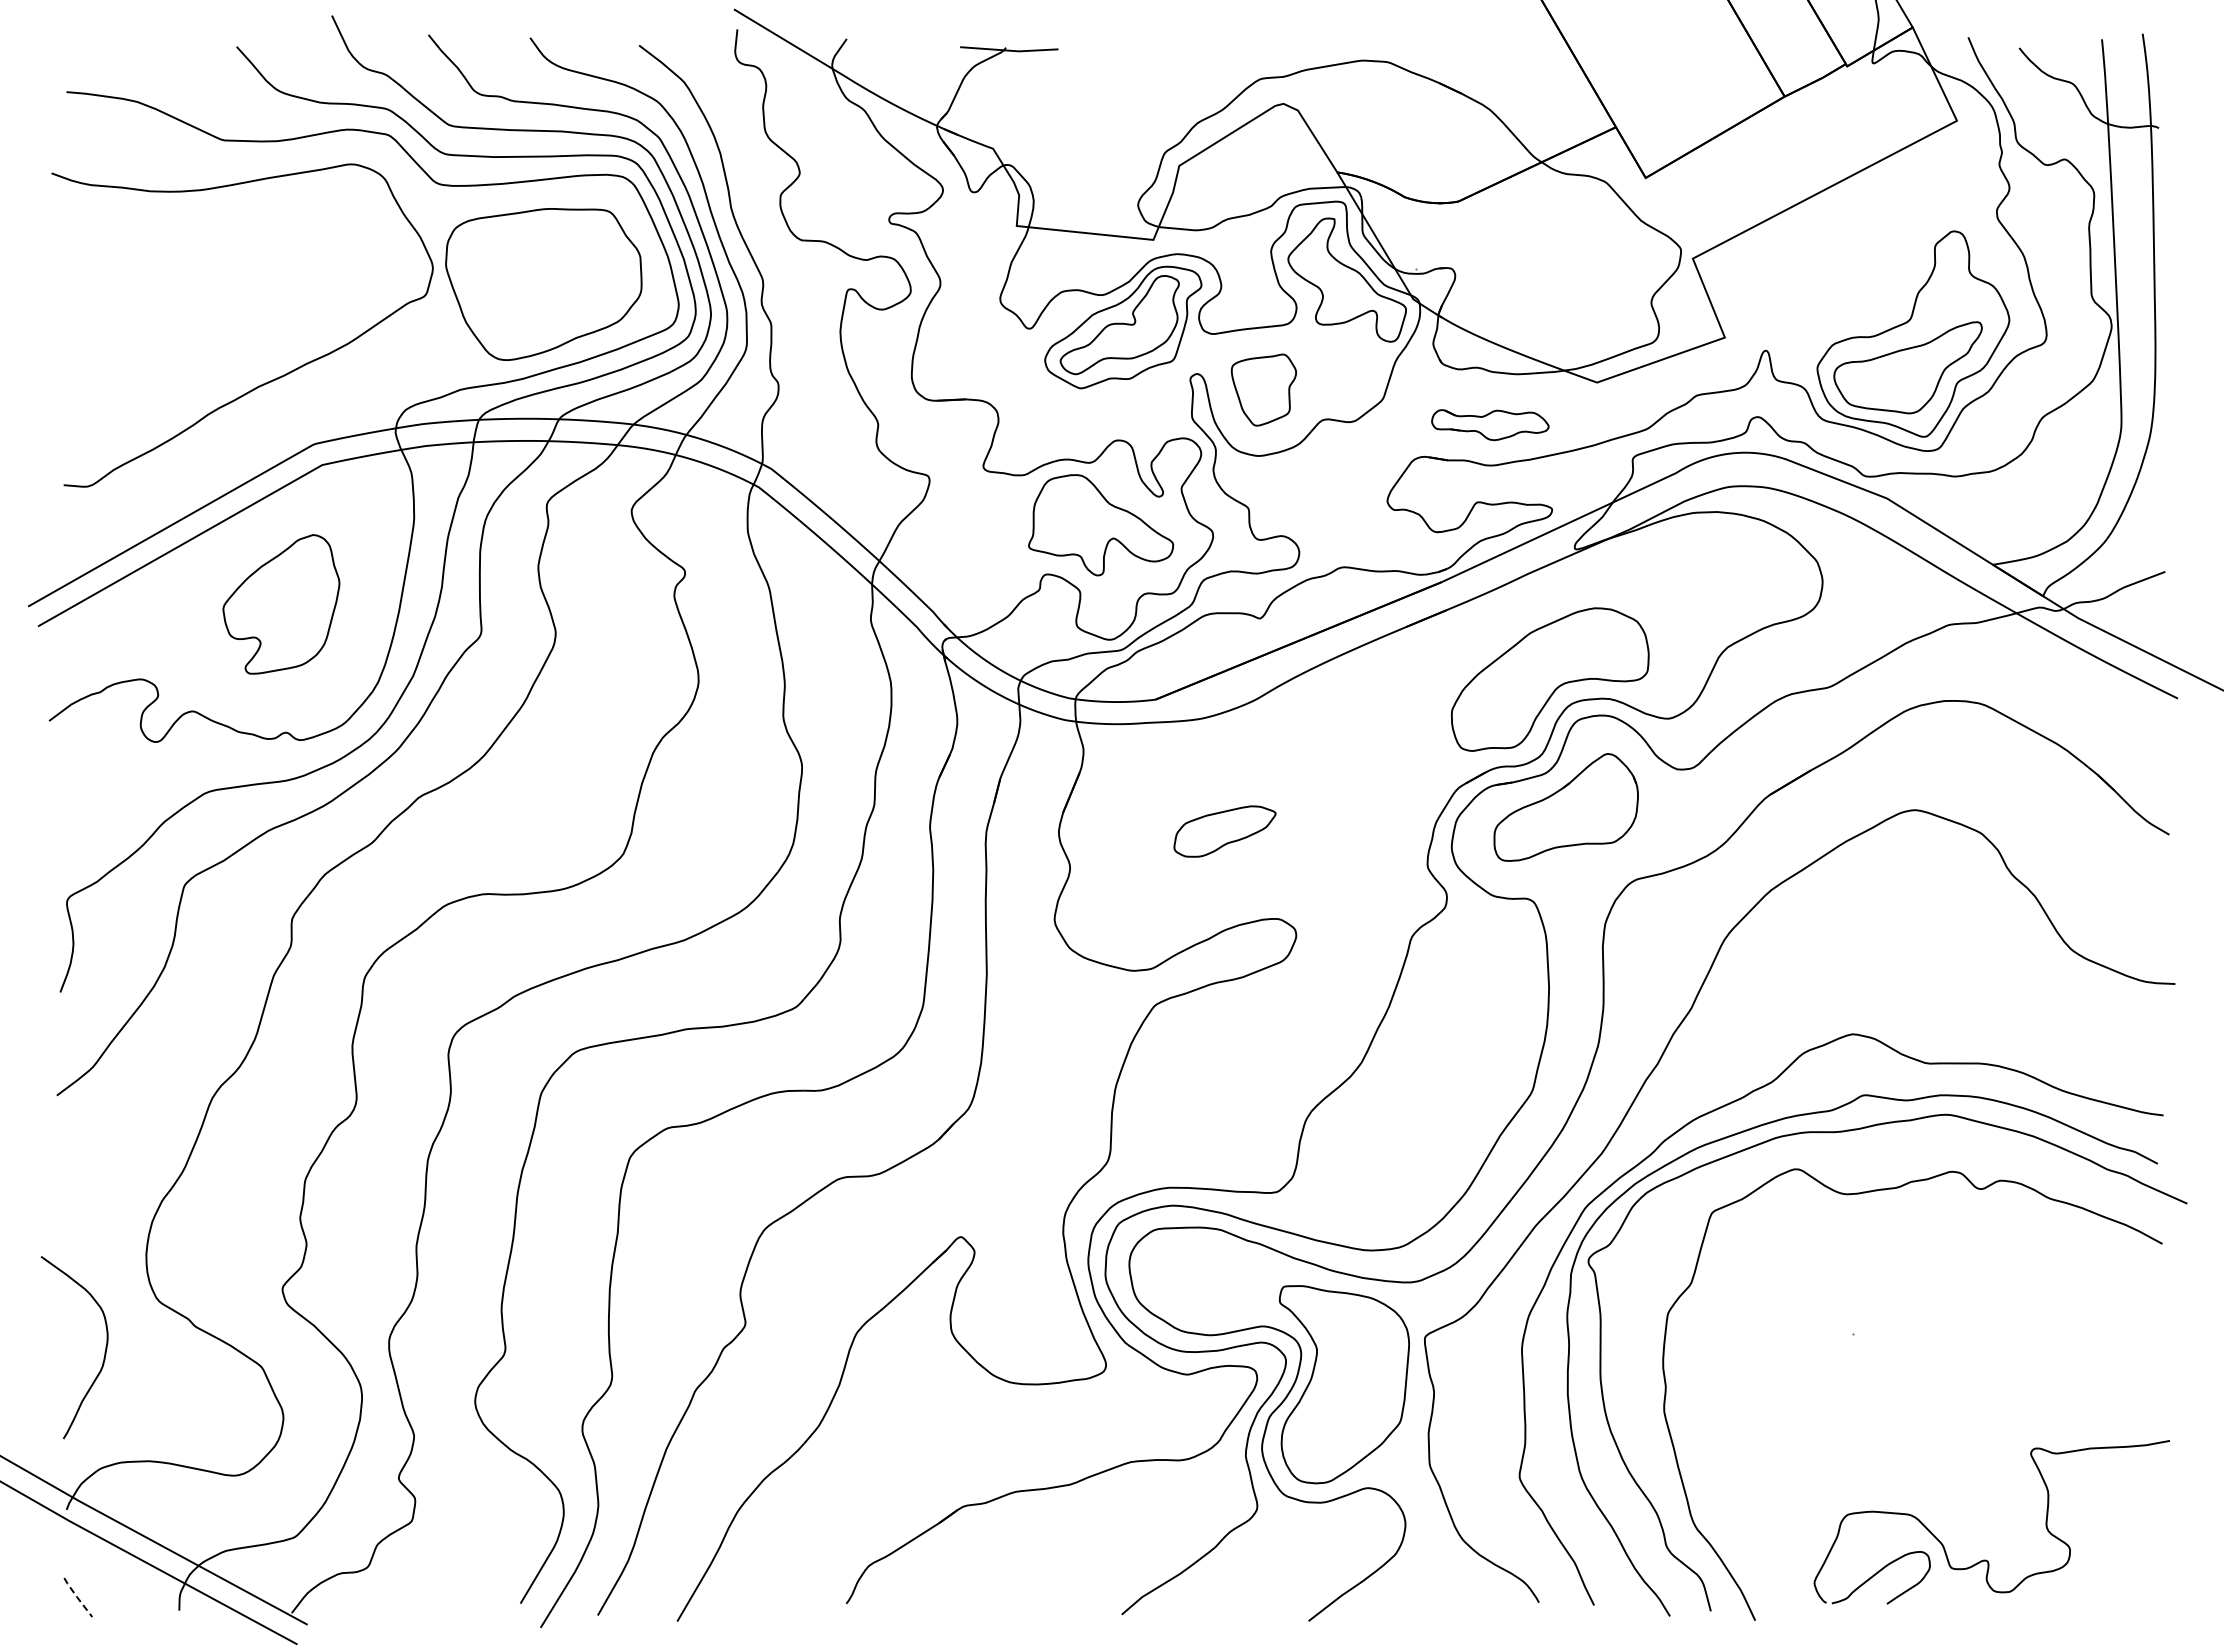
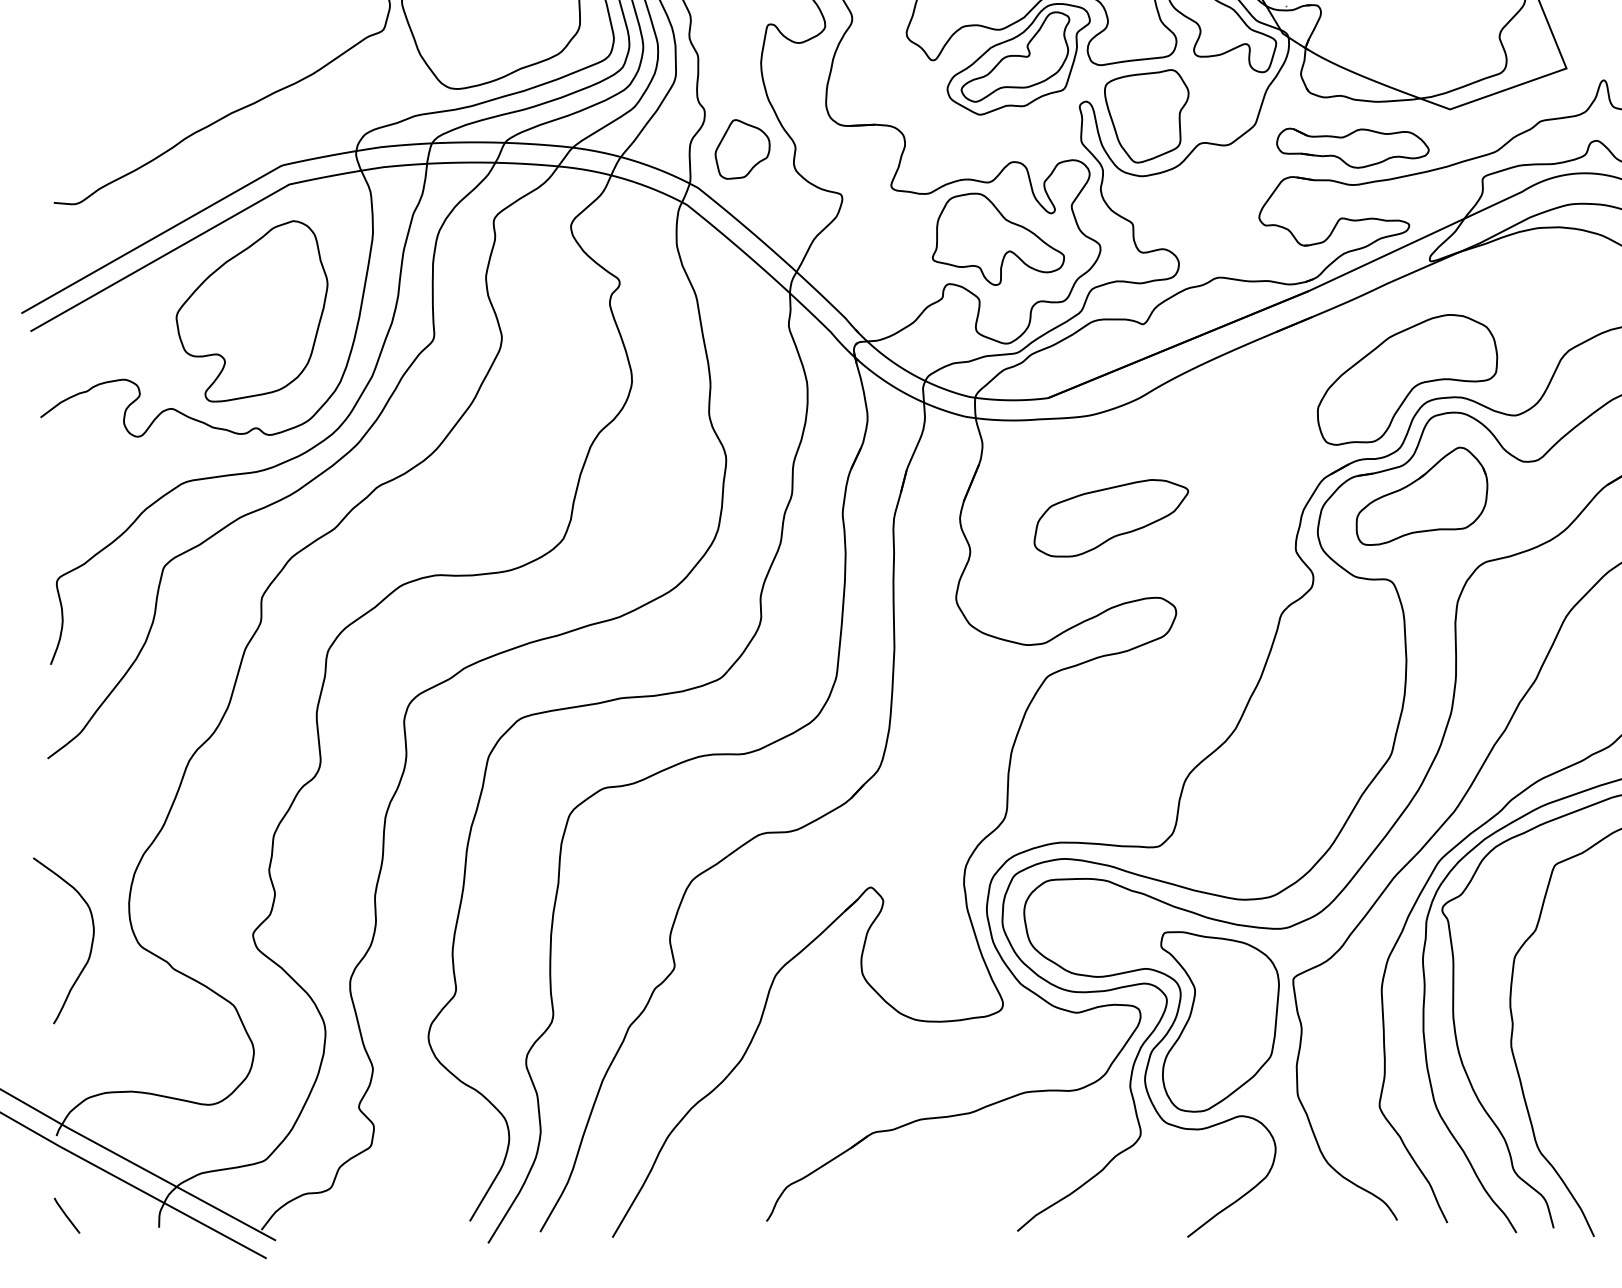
part: (1263, 389) -> (1146, 115), size x1.43
part: (1490, 424) -> (1353, 147), size x1.43
part: (819, 426) -> (742, 149), added
part: (281, 604) -> (252, 311), size x1.43
part: (1224, 831) -> (1110, 518), size x1.67
curve: (104, 1352) -> (90, 945), moved
line: (77, 1597) -> (66, 1215), dashed -> solid

